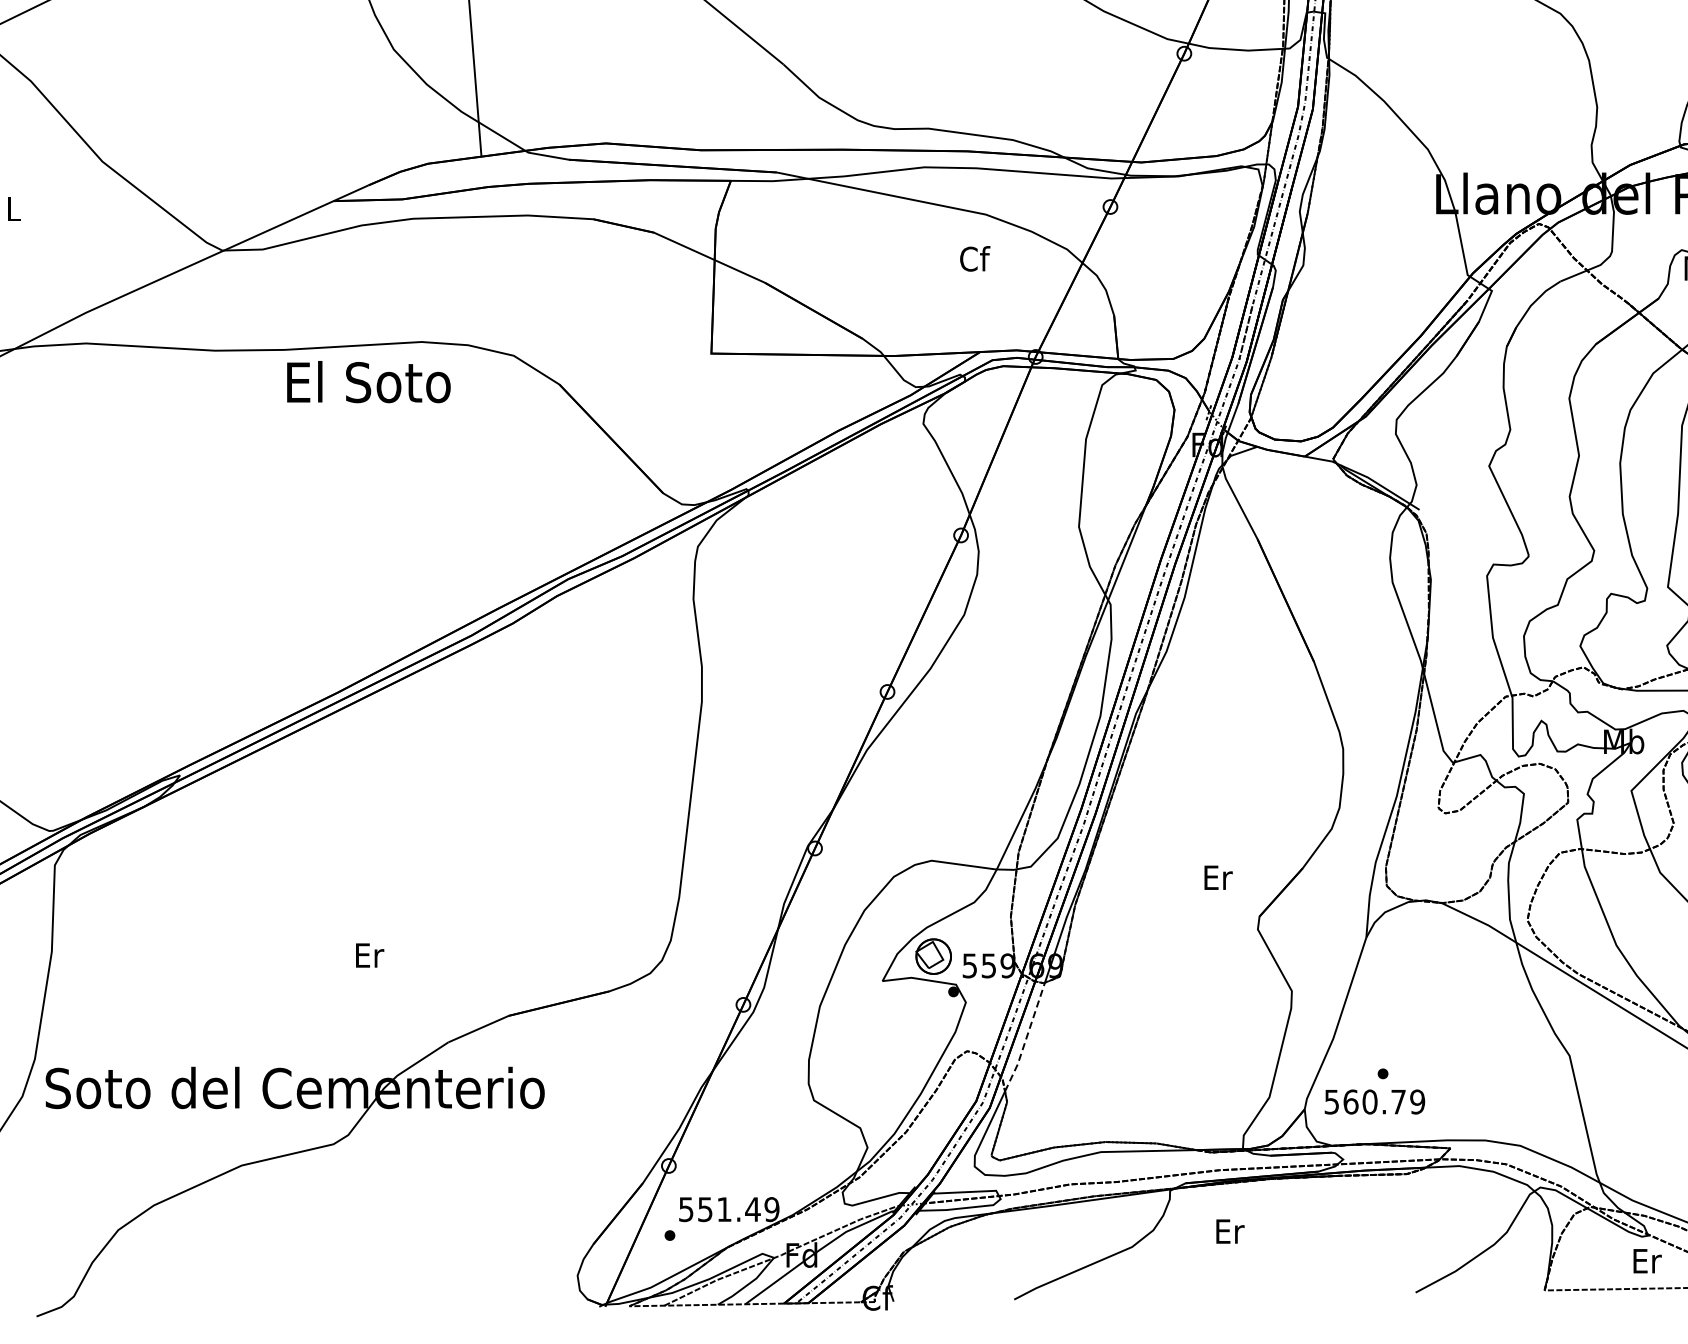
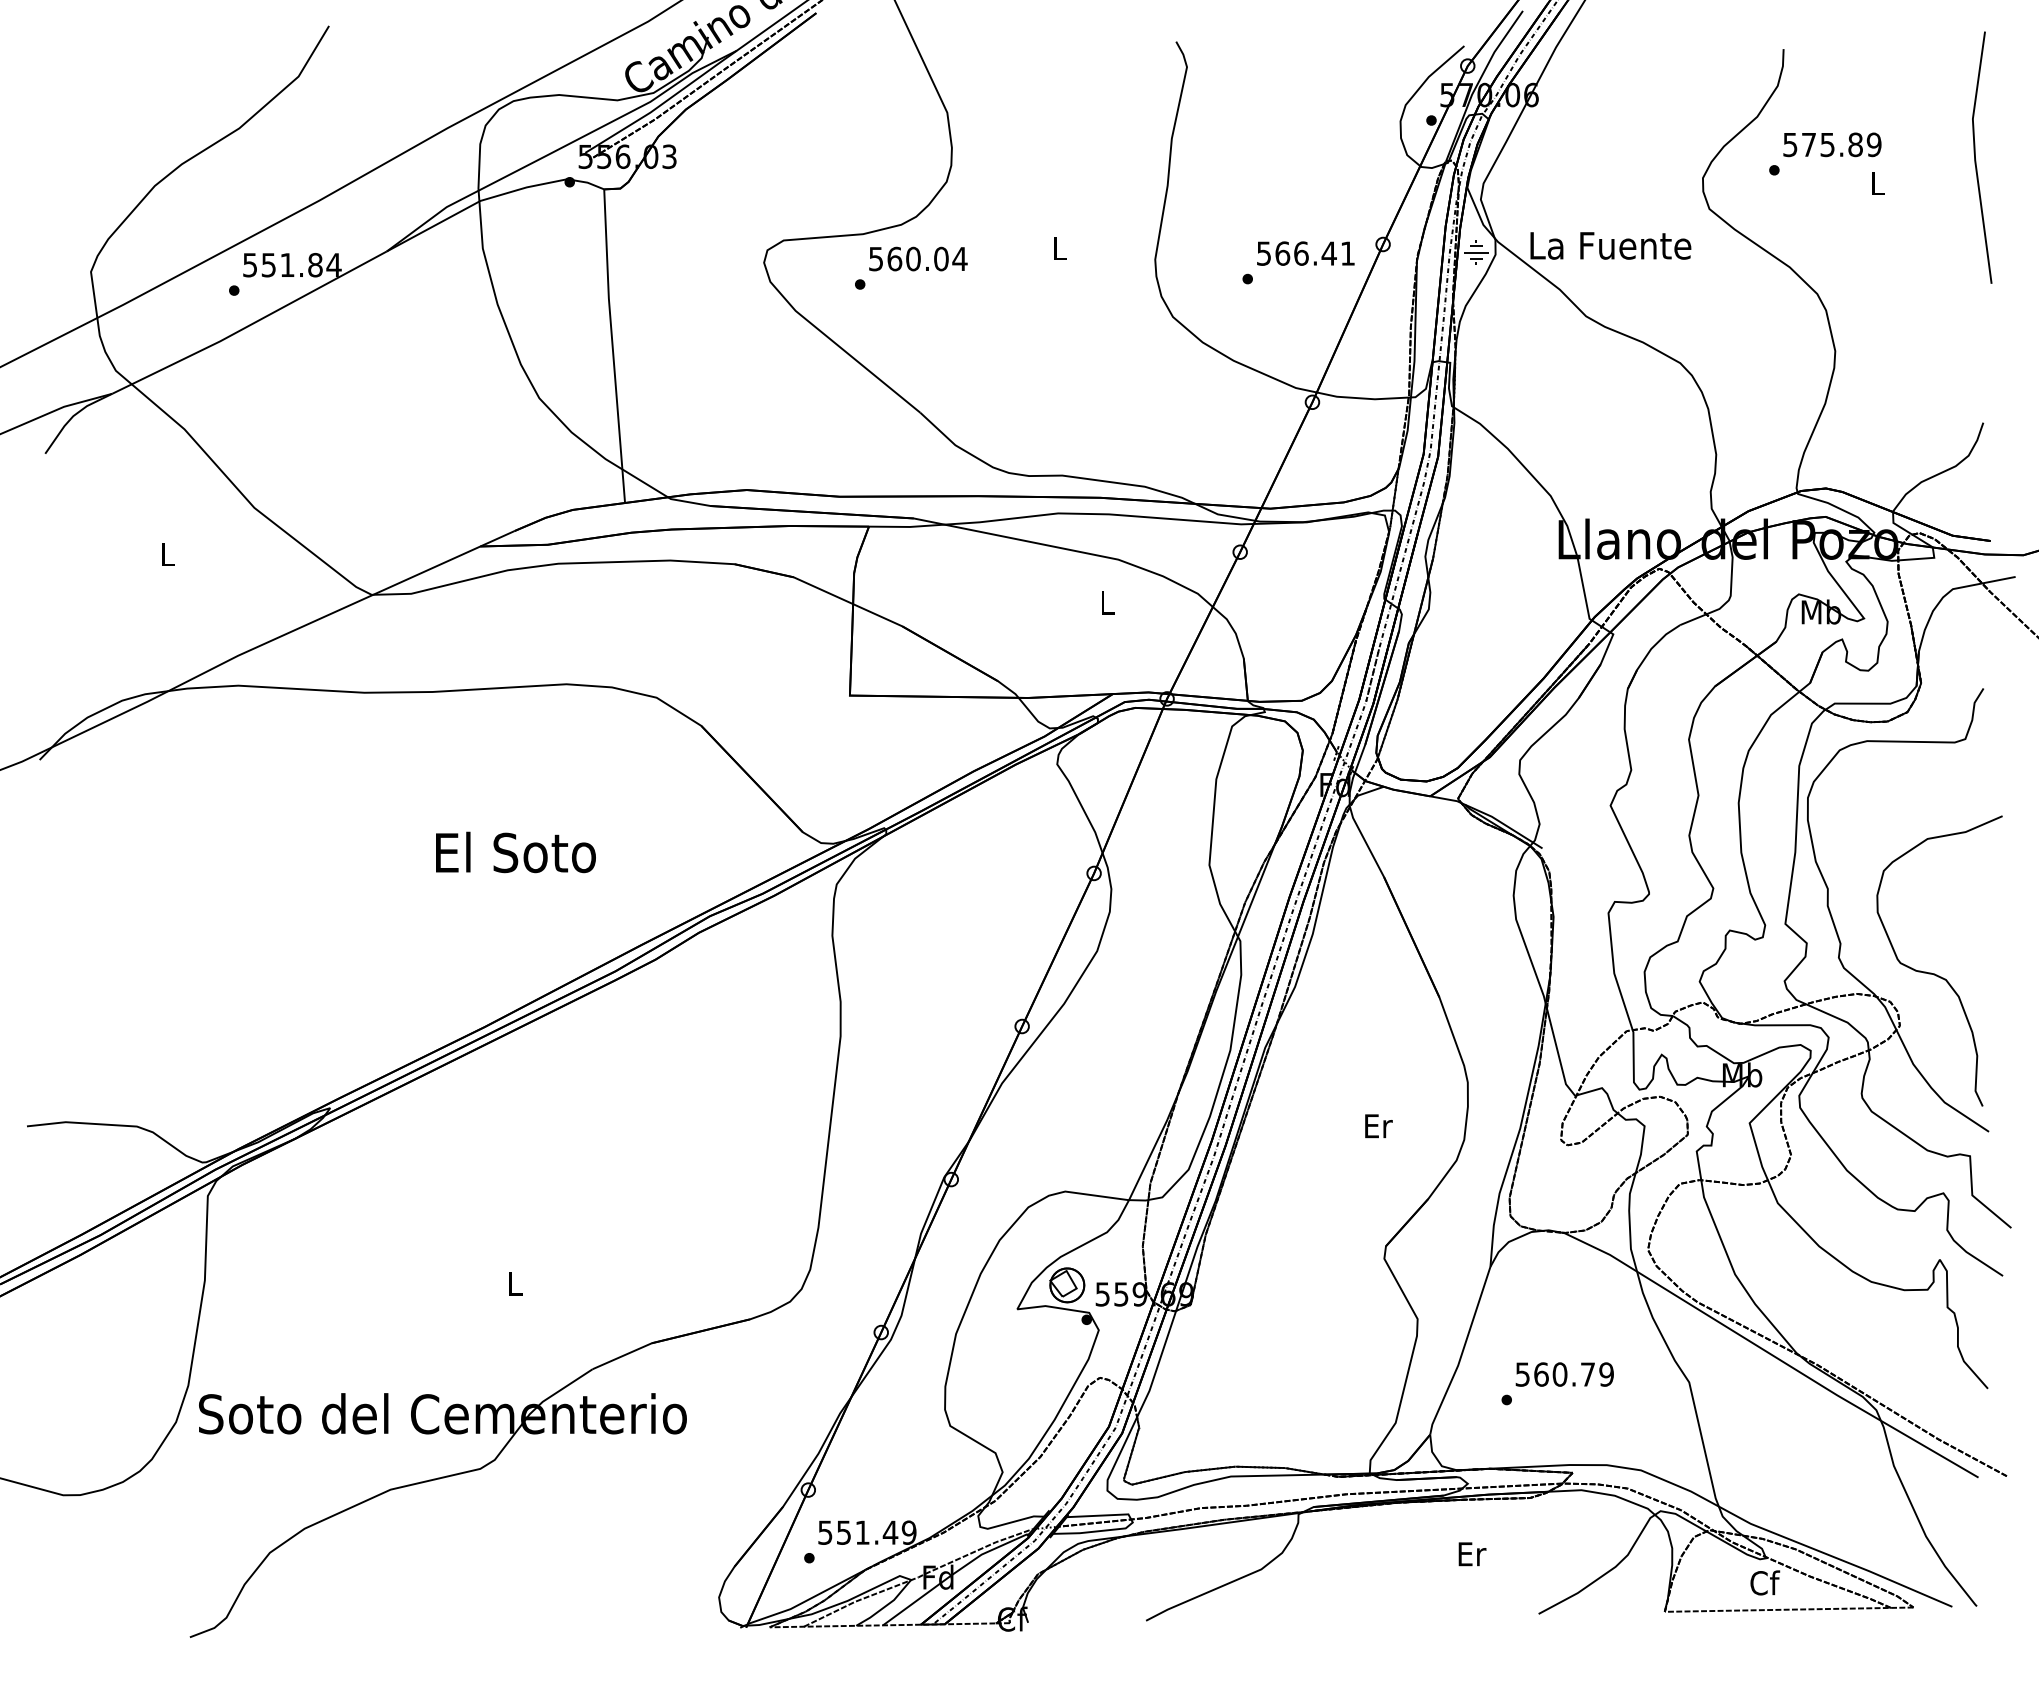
text: (974, 258) -> (1107, 602), Cf -> L
text: (368, 382) -> (515, 852), moved
text: (1218, 878) -> (1378, 1126), moved
text: (369, 955) -> (515, 1284), Er -> L
line: (1025, 1038) -> (1157, 1365), dashed -> solid
text: (1374, 1101) -> (1564, 1374), moved
text: (1230, 1231) -> (1472, 1554), moved
text: (1647, 1260) -> (1765, 1582), Er -> Cf

